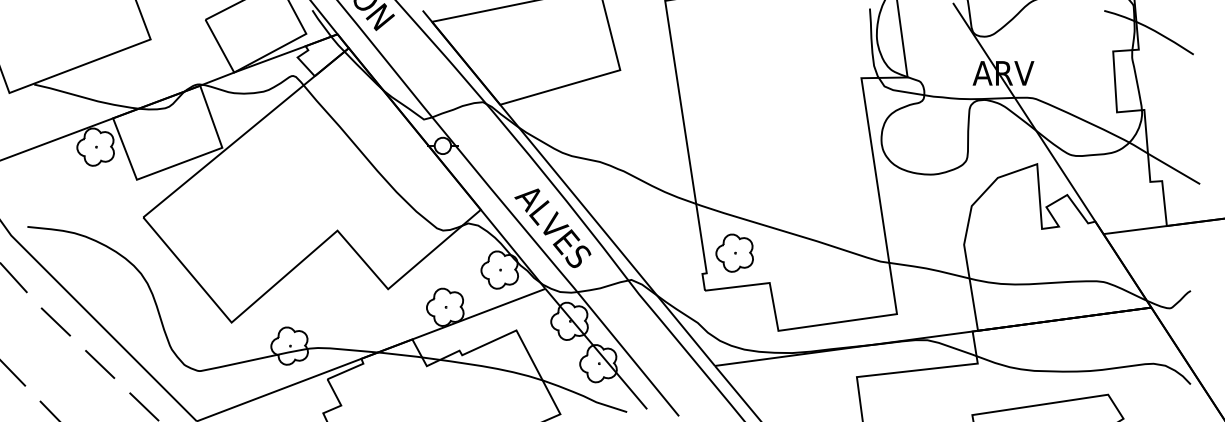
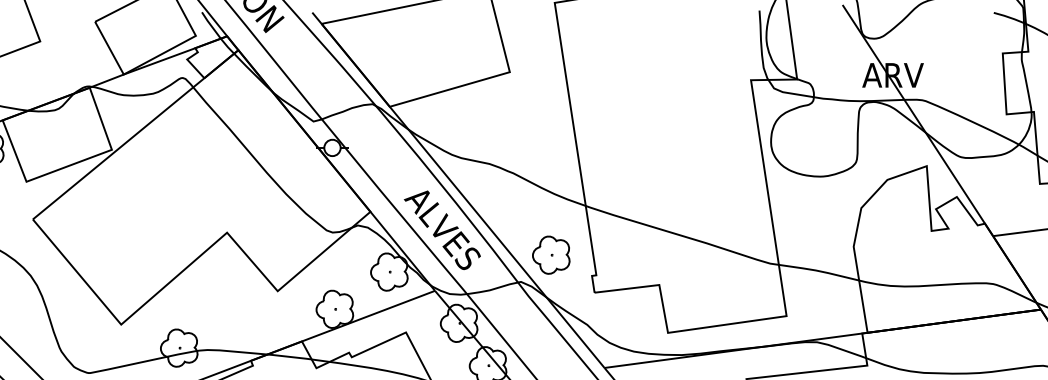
part: (734, 252) -> (551, 254), moved

